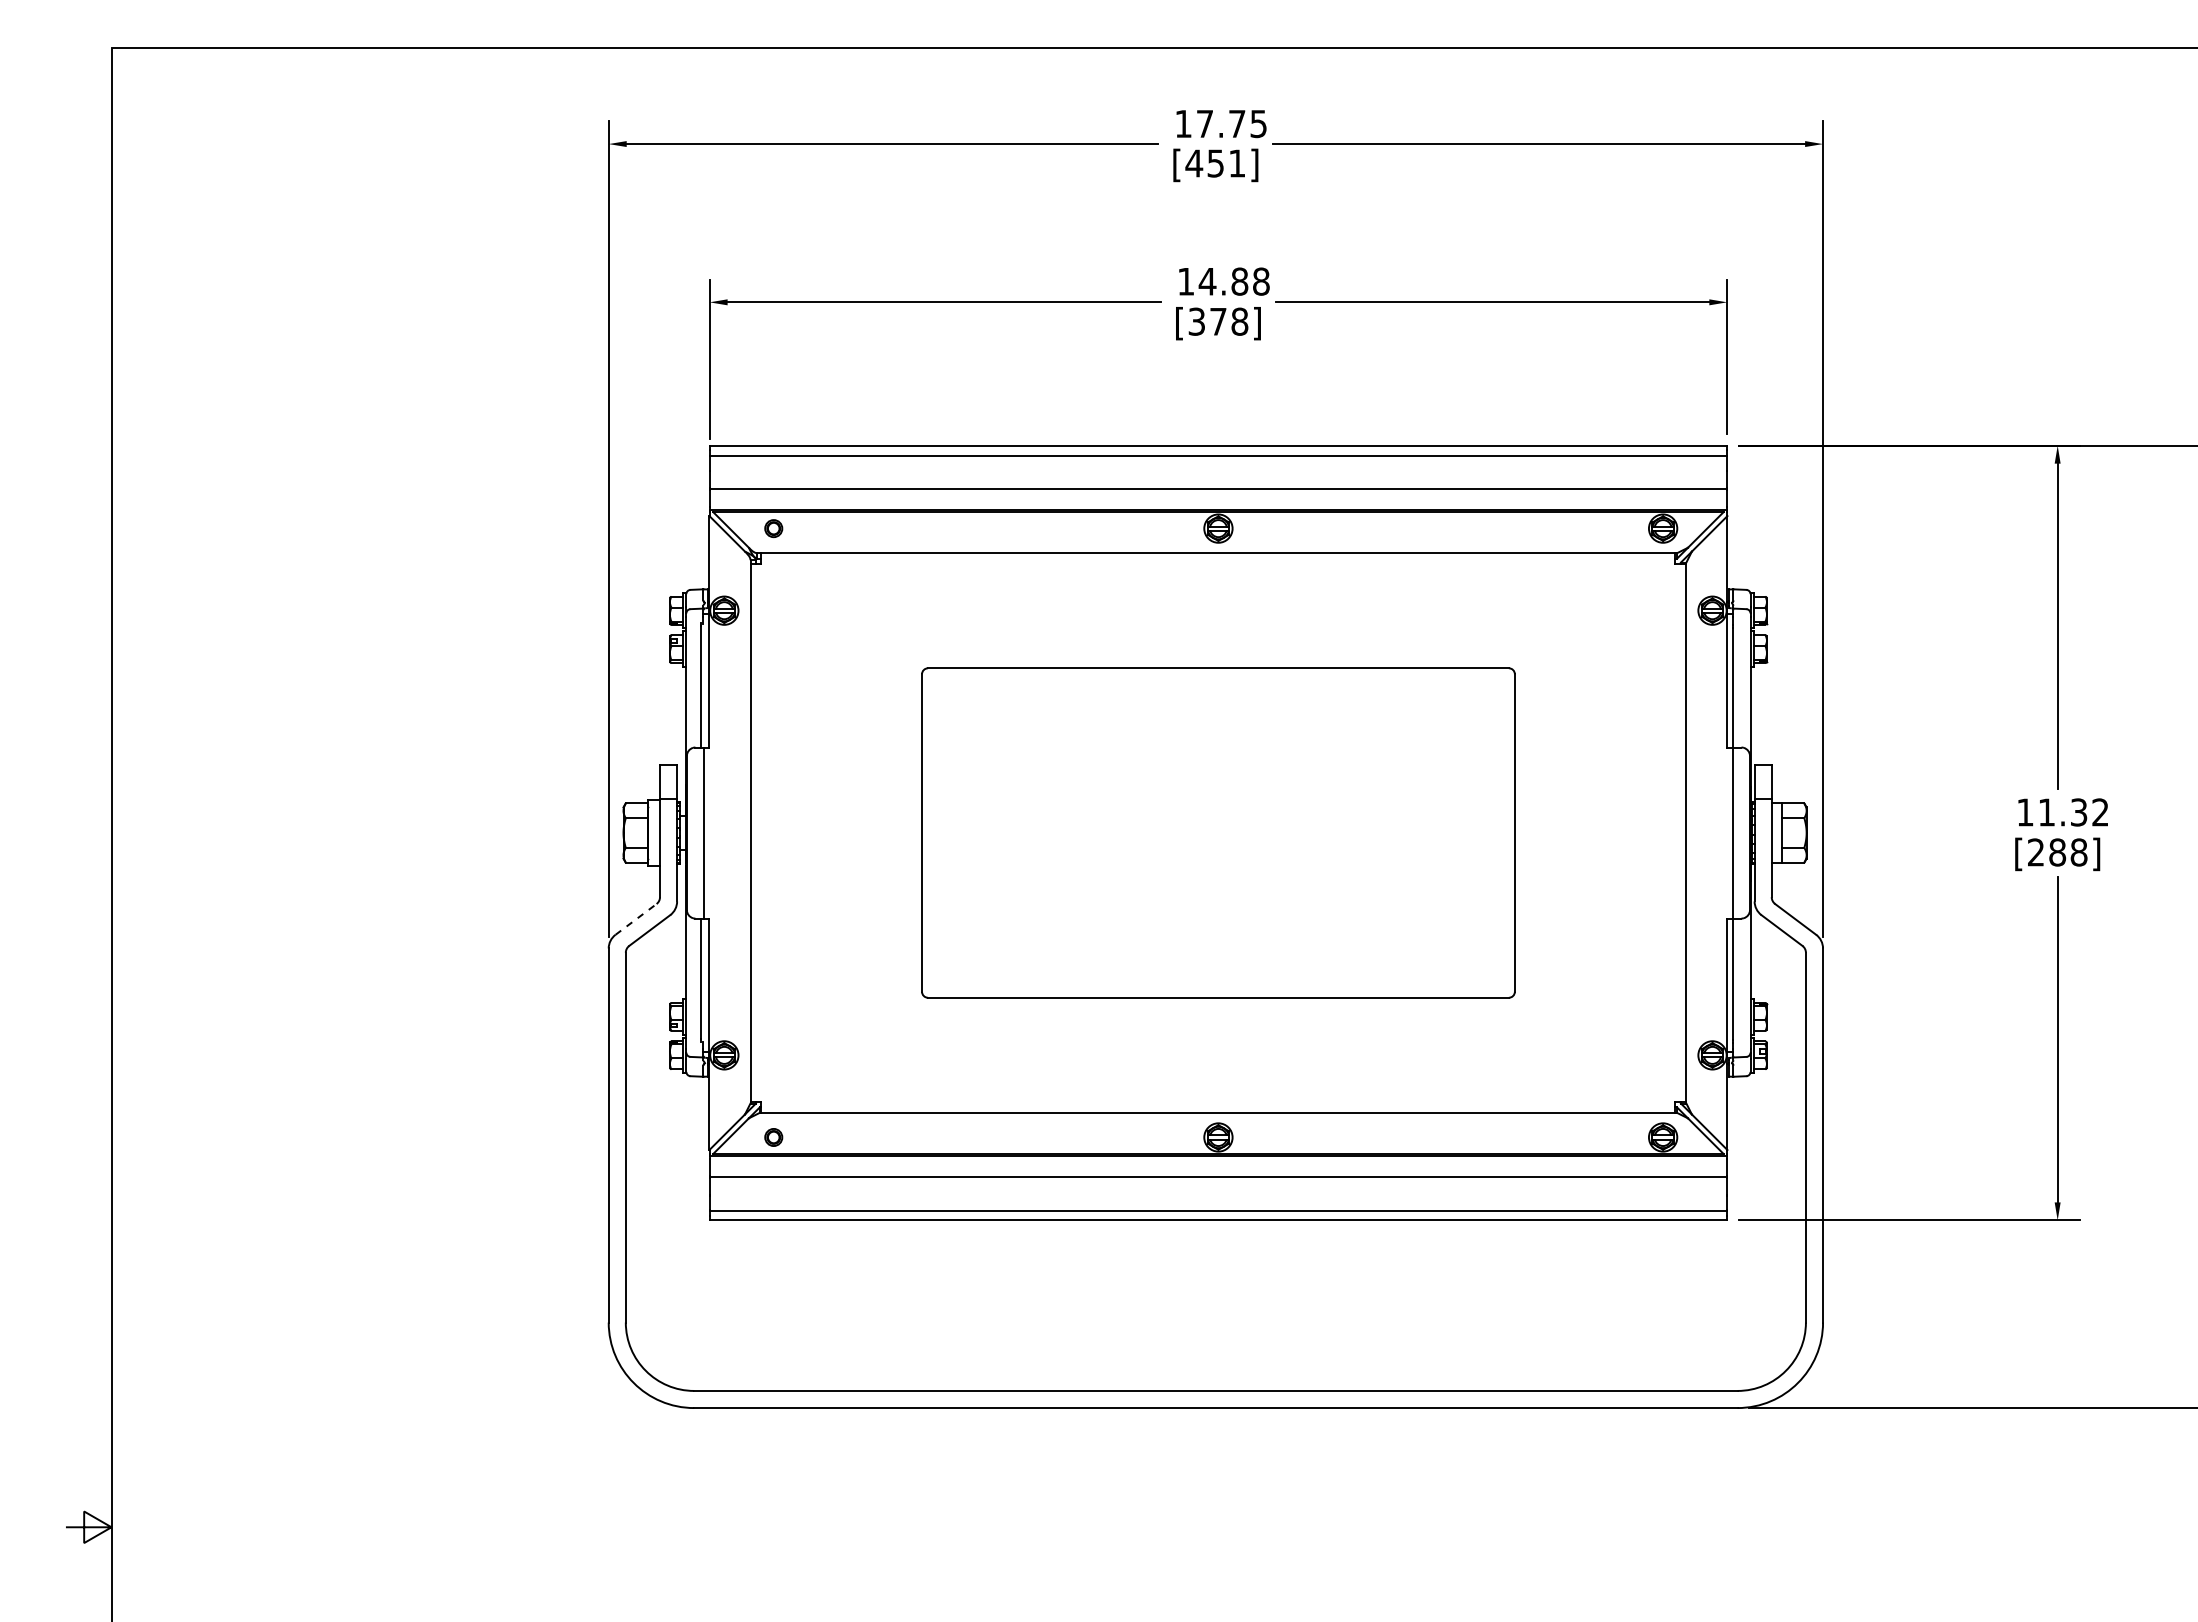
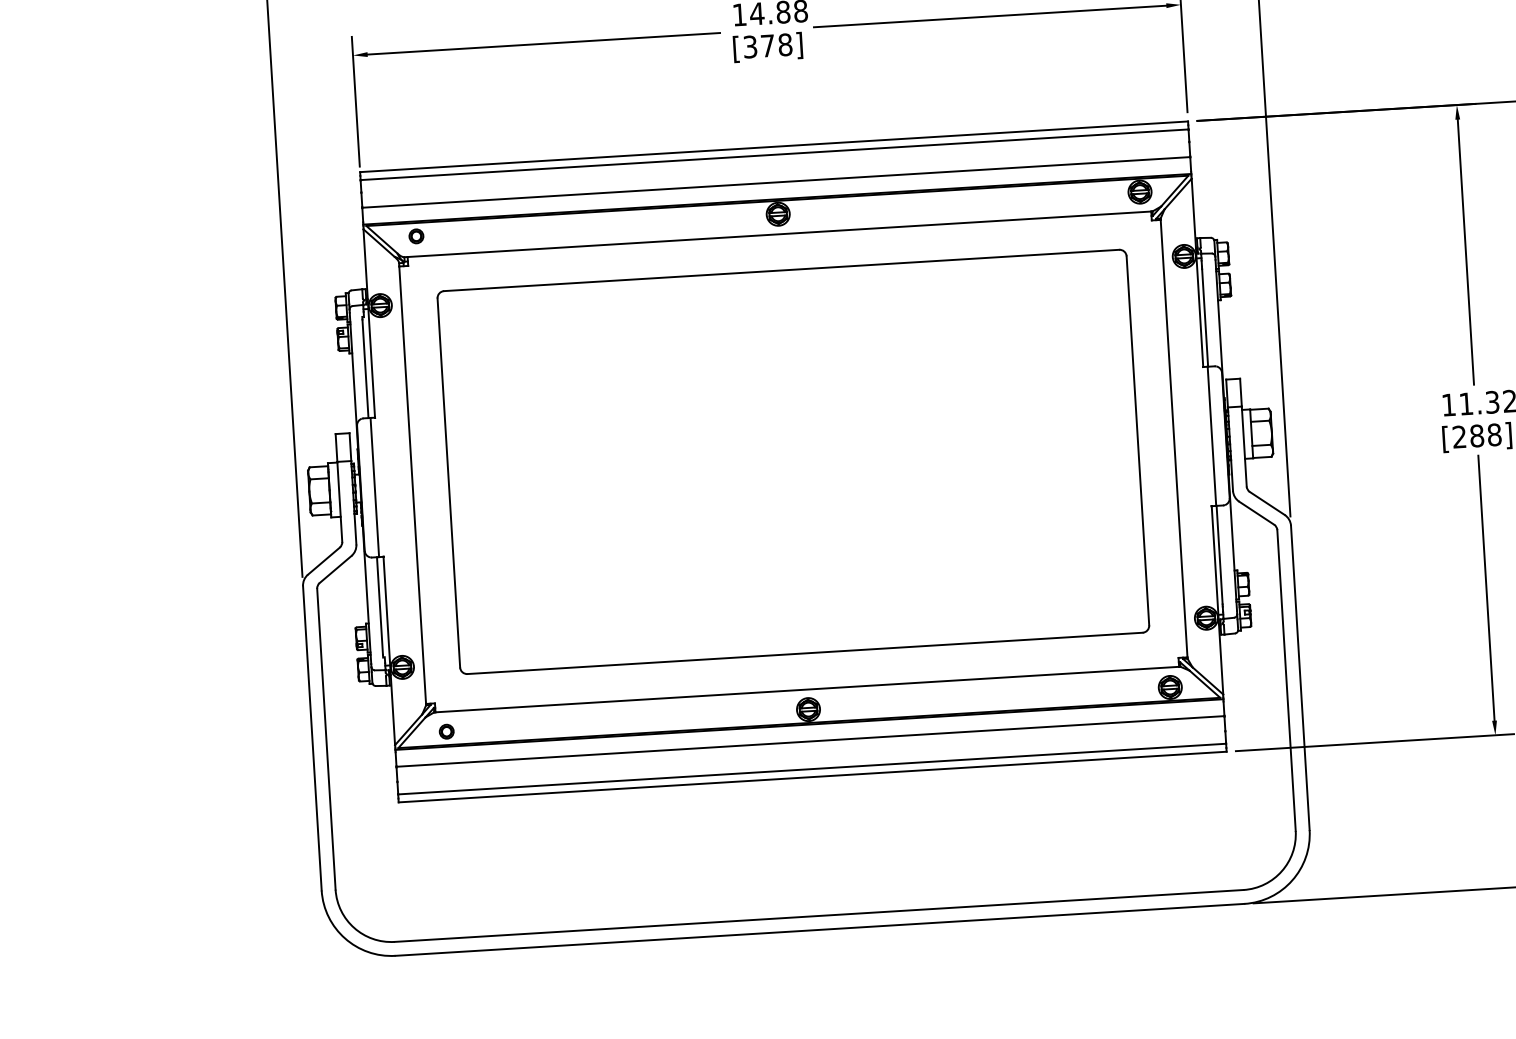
part: (1218, 832) -> (793, 461), size x1.43
line: (636, 919) -> (324, 561), dashed -> solid

